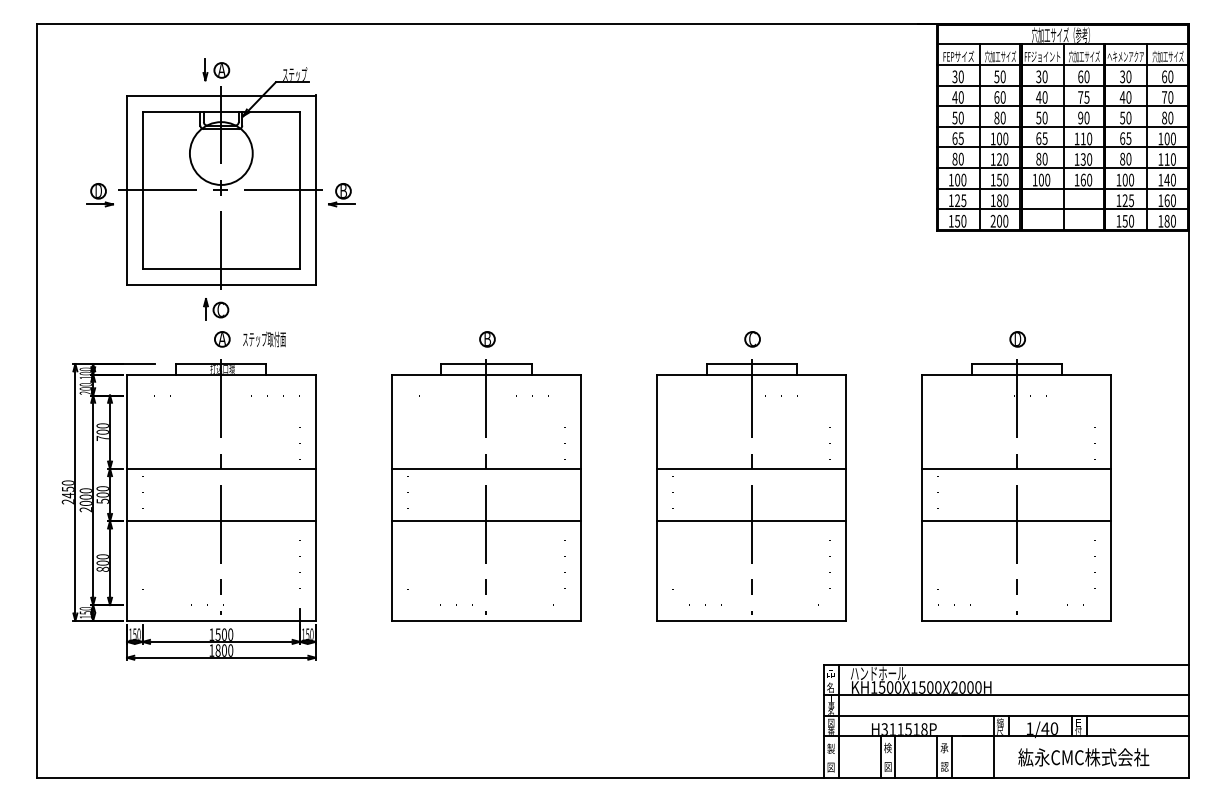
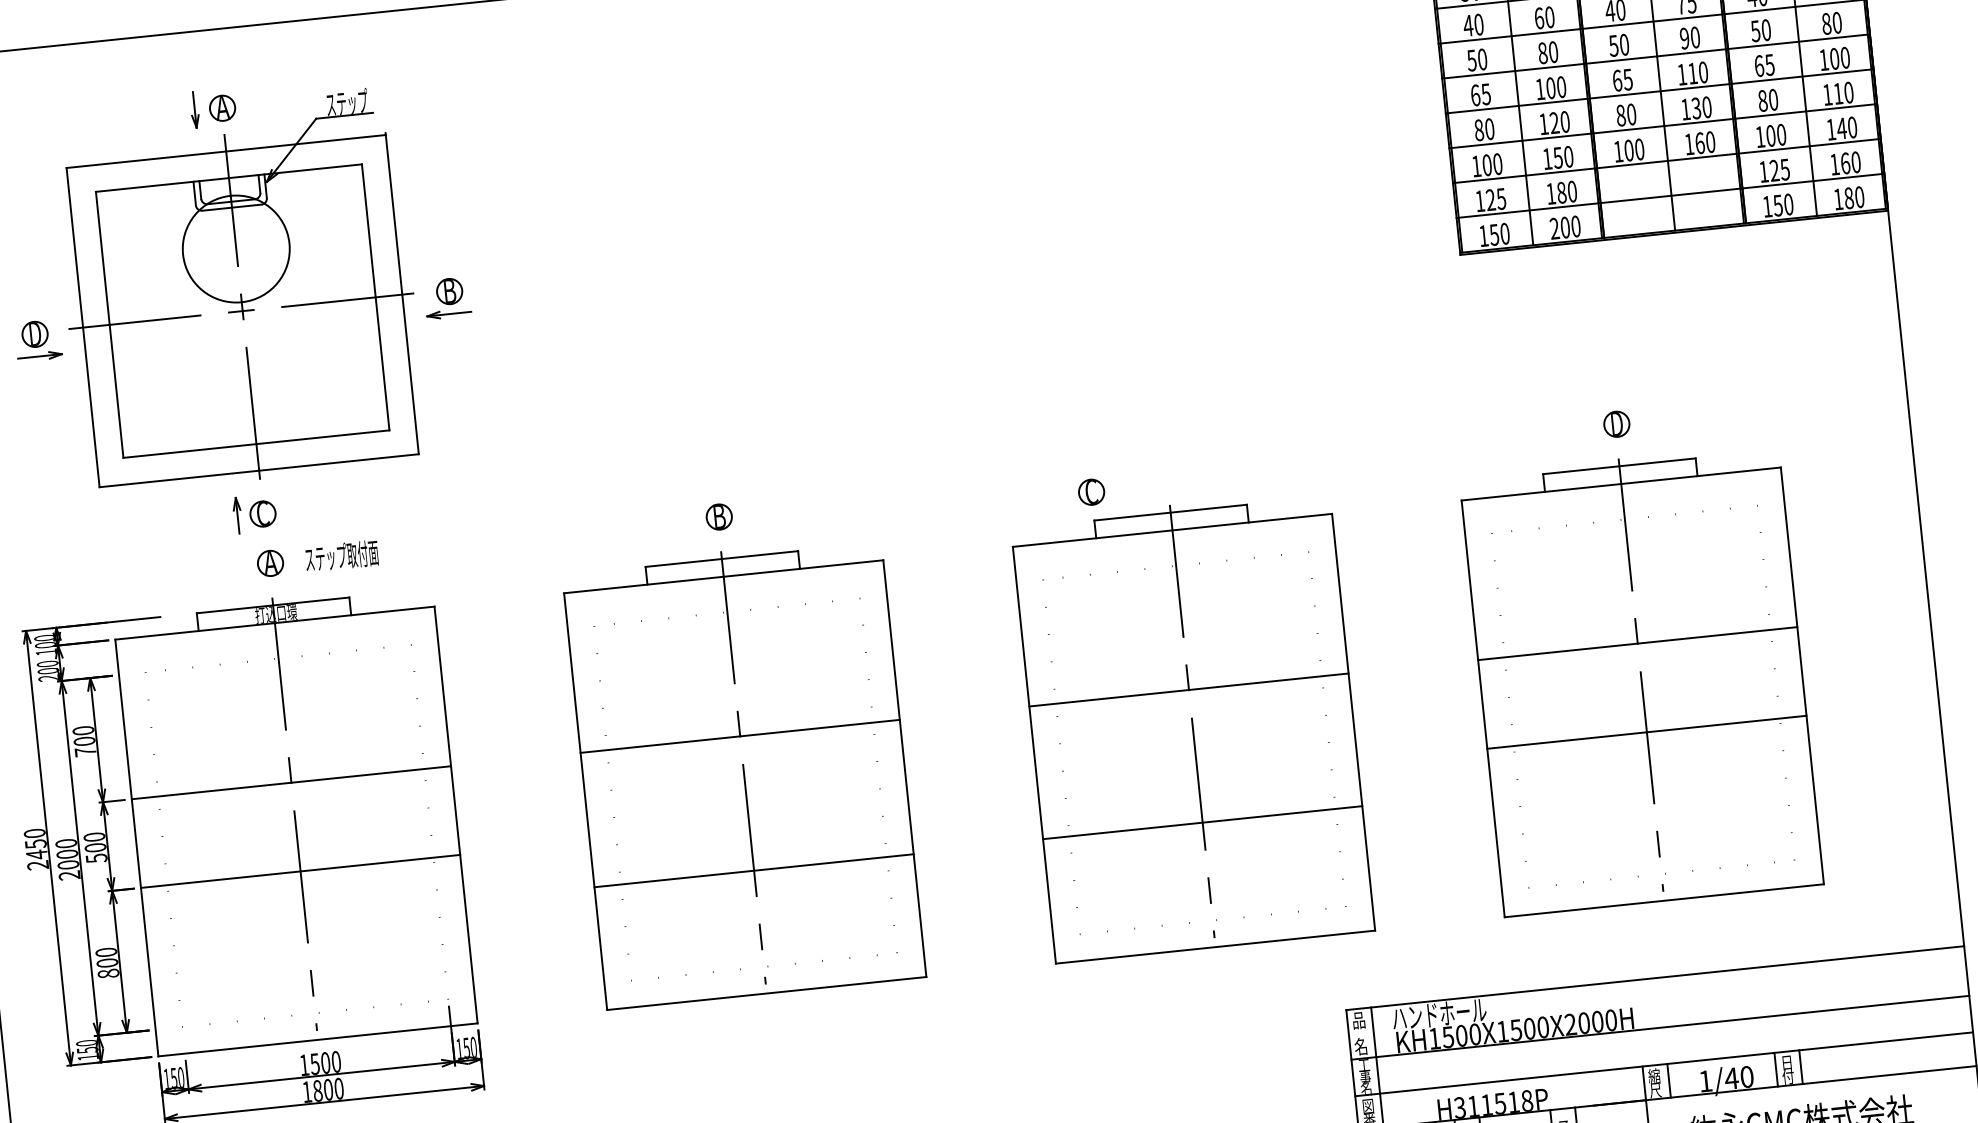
part: (752, 339) -> (1091, 492), moved
line: (486, 521) -> (754, 871), moved
line: (751, 521) -> (1202, 823), moved

